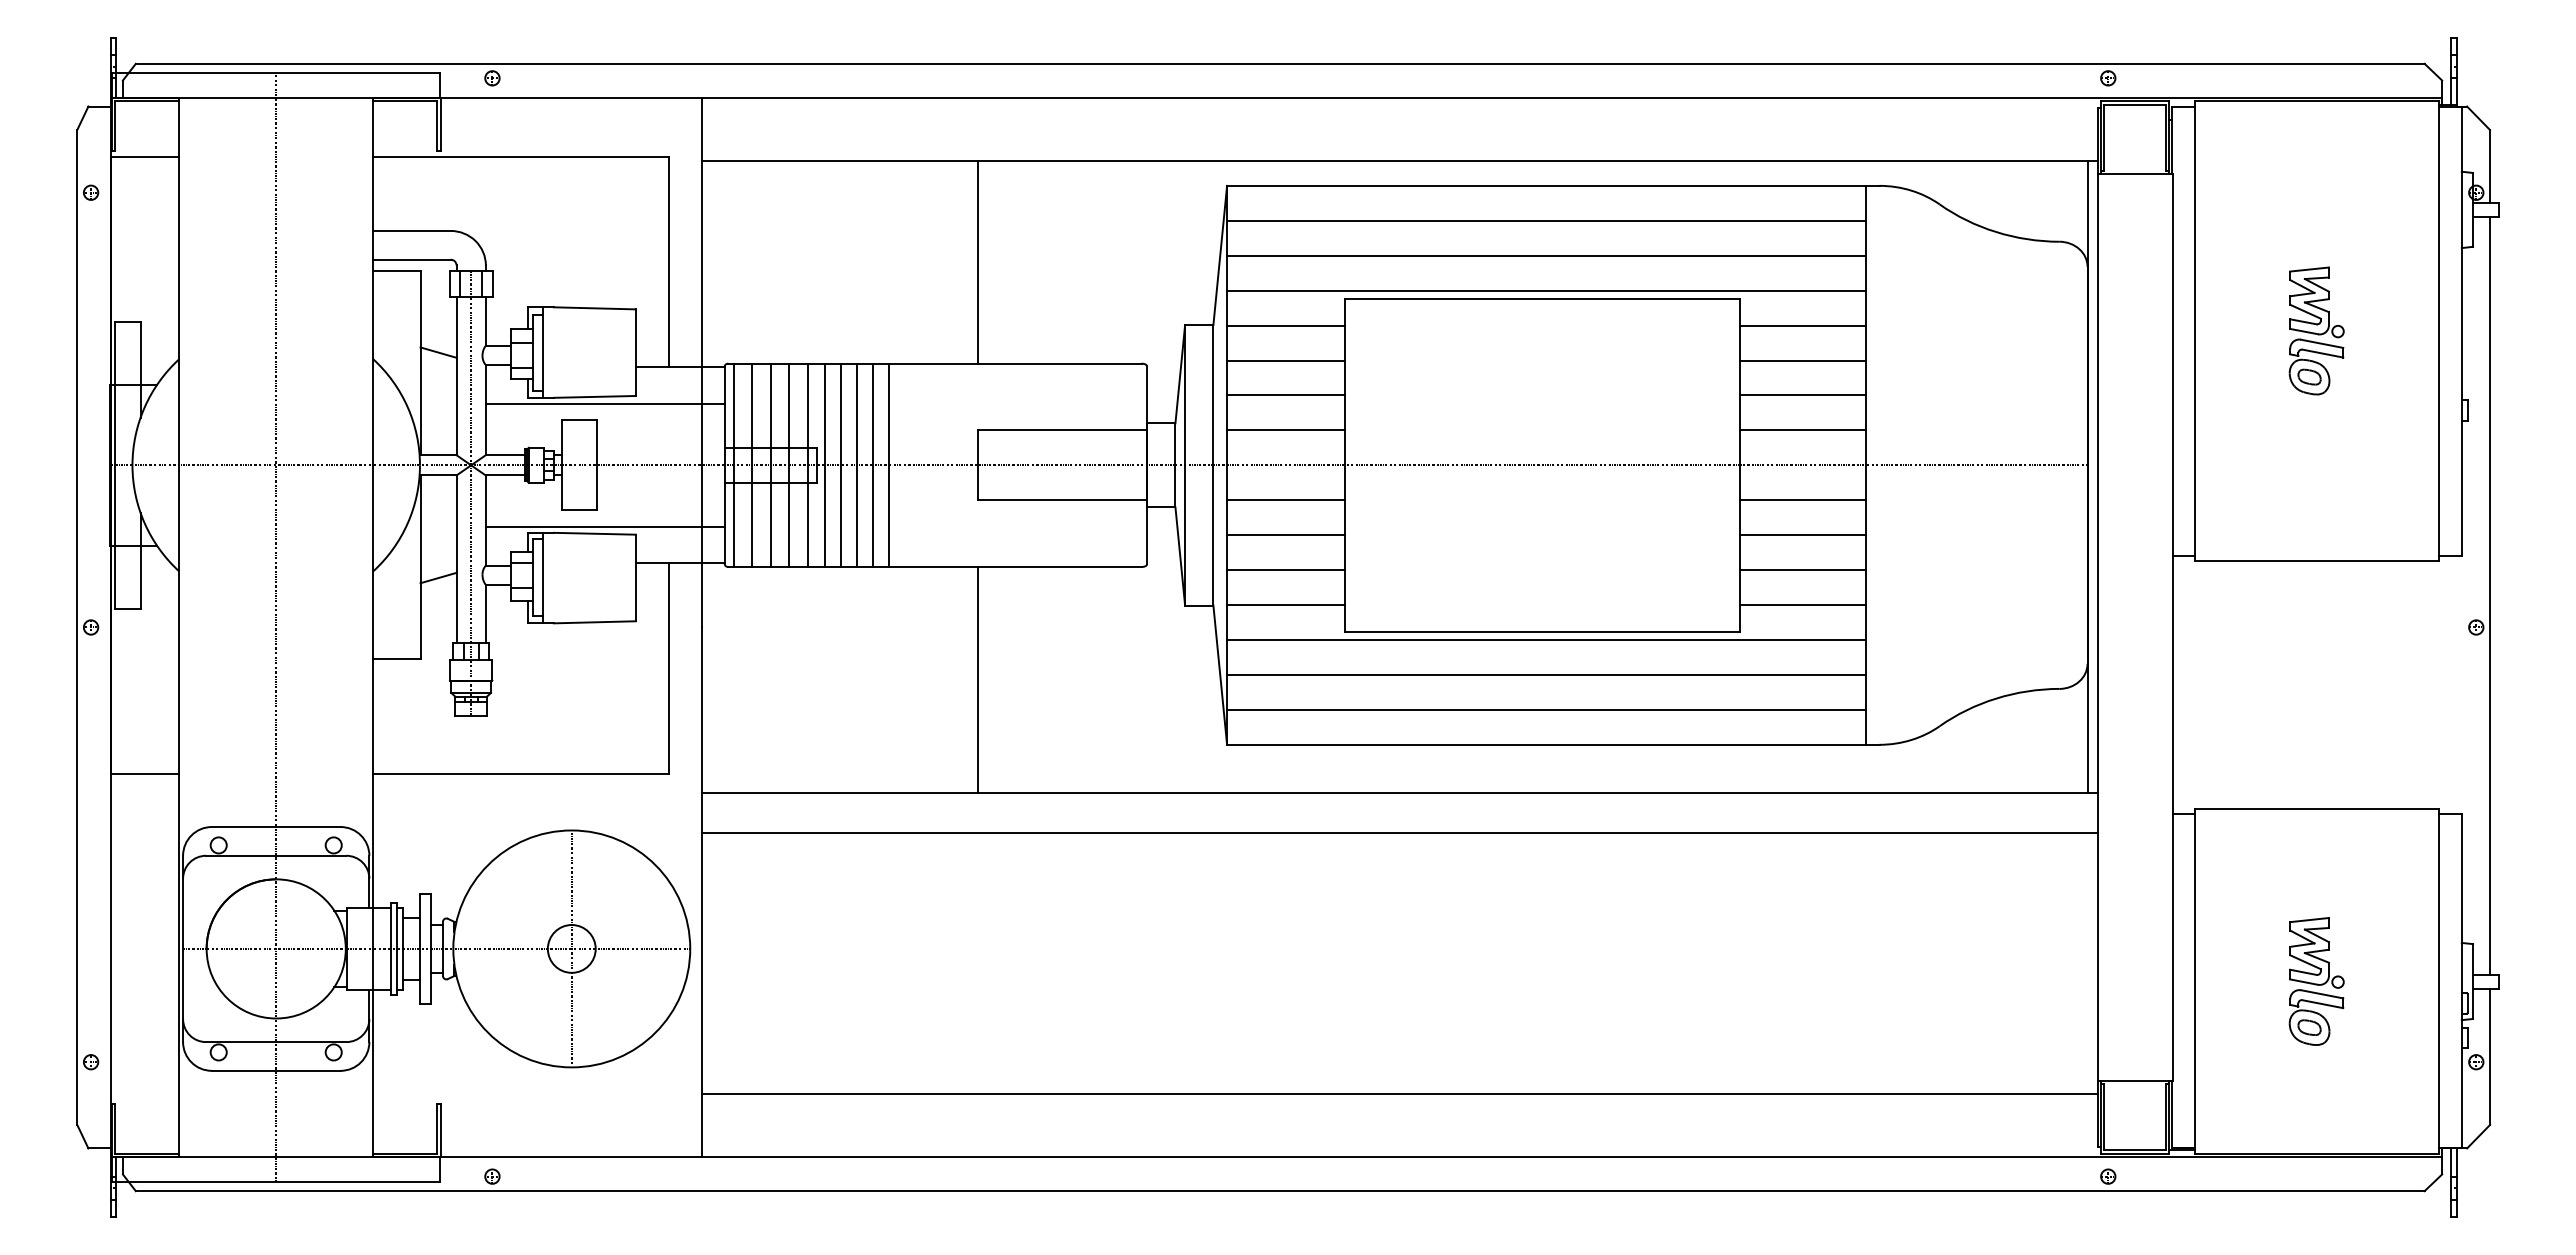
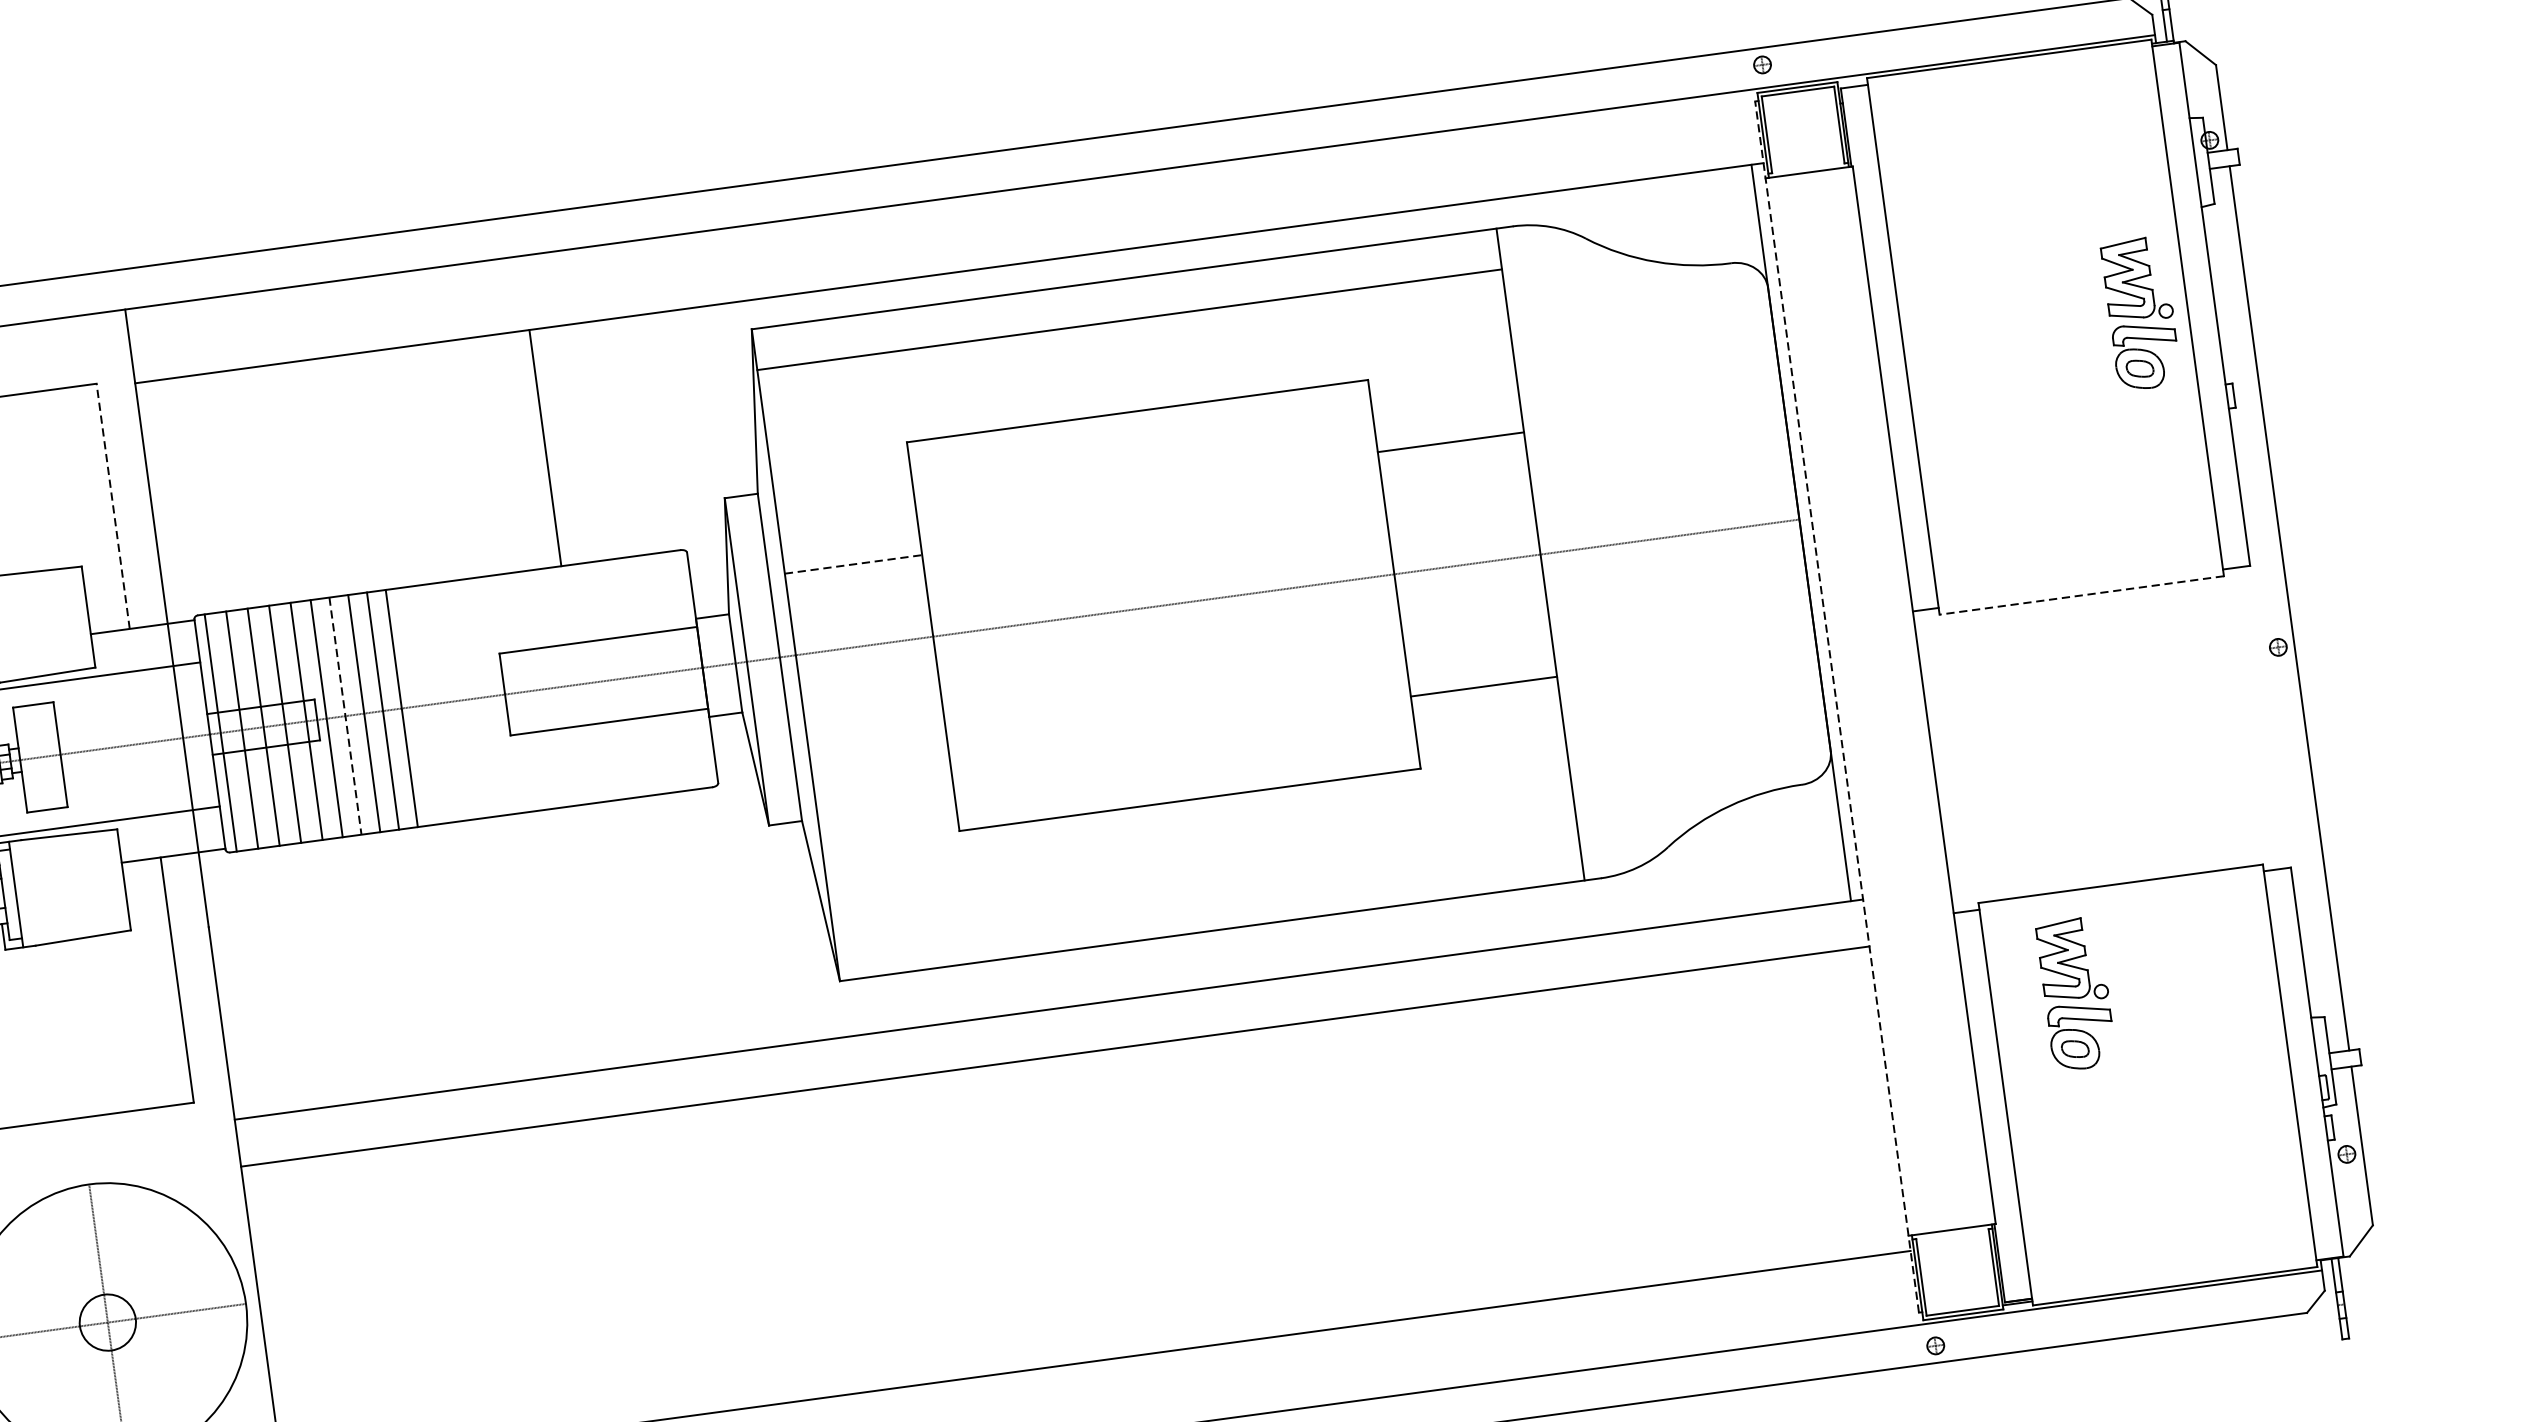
line: (1546, 255) -> (1135, 360), removed
line: (669, 261) -> (113, 505), solid -> dashed
line: (977, 262) -> (545, 448), moved
line: (1546, 290) -> (1140, 400), removed
line: (1285, 325) -> (841, 482), removed
line: (1802, 325) -> (1444, 401), removed
part: (2316, 330) -> (2140, 313), moved
line: (1285, 360) -> (847, 523), removed
line: (1285, 395) -> (852, 564), solid -> dashed
line: (1802, 395) -> (1455, 483), removed
line: (1285, 430) -> (858, 605), removed
line: (1802, 430) -> (1461, 523), removed
line: (840, 465) -> (345, 716), solid -> dashed
line: (1285, 500) -> (869, 687), removed
line: (1802, 500) -> (1472, 605), removed
line: (1285, 535) -> (875, 727), removed
line: (1802, 535) -> (1478, 646), removed
line: (2316, 561) -> (2081, 595), solid -> dashed
line: (1285, 570) -> (880, 768), removed
line: (1285, 605) -> (886, 809), removed
line: (1802, 605) -> (1489, 727), removed
line: (2097, 627) -> (1836, 707), solid -> dashed
line: (1546, 640) -> (1196, 809), removed
line: (1546, 674) -> (1201, 848), removed
line: (977, 679) -> (538, 944), removed
line: (1546, 709) -> (1206, 889), removed
part: (2316, 981) -> (2076, 994), moved

